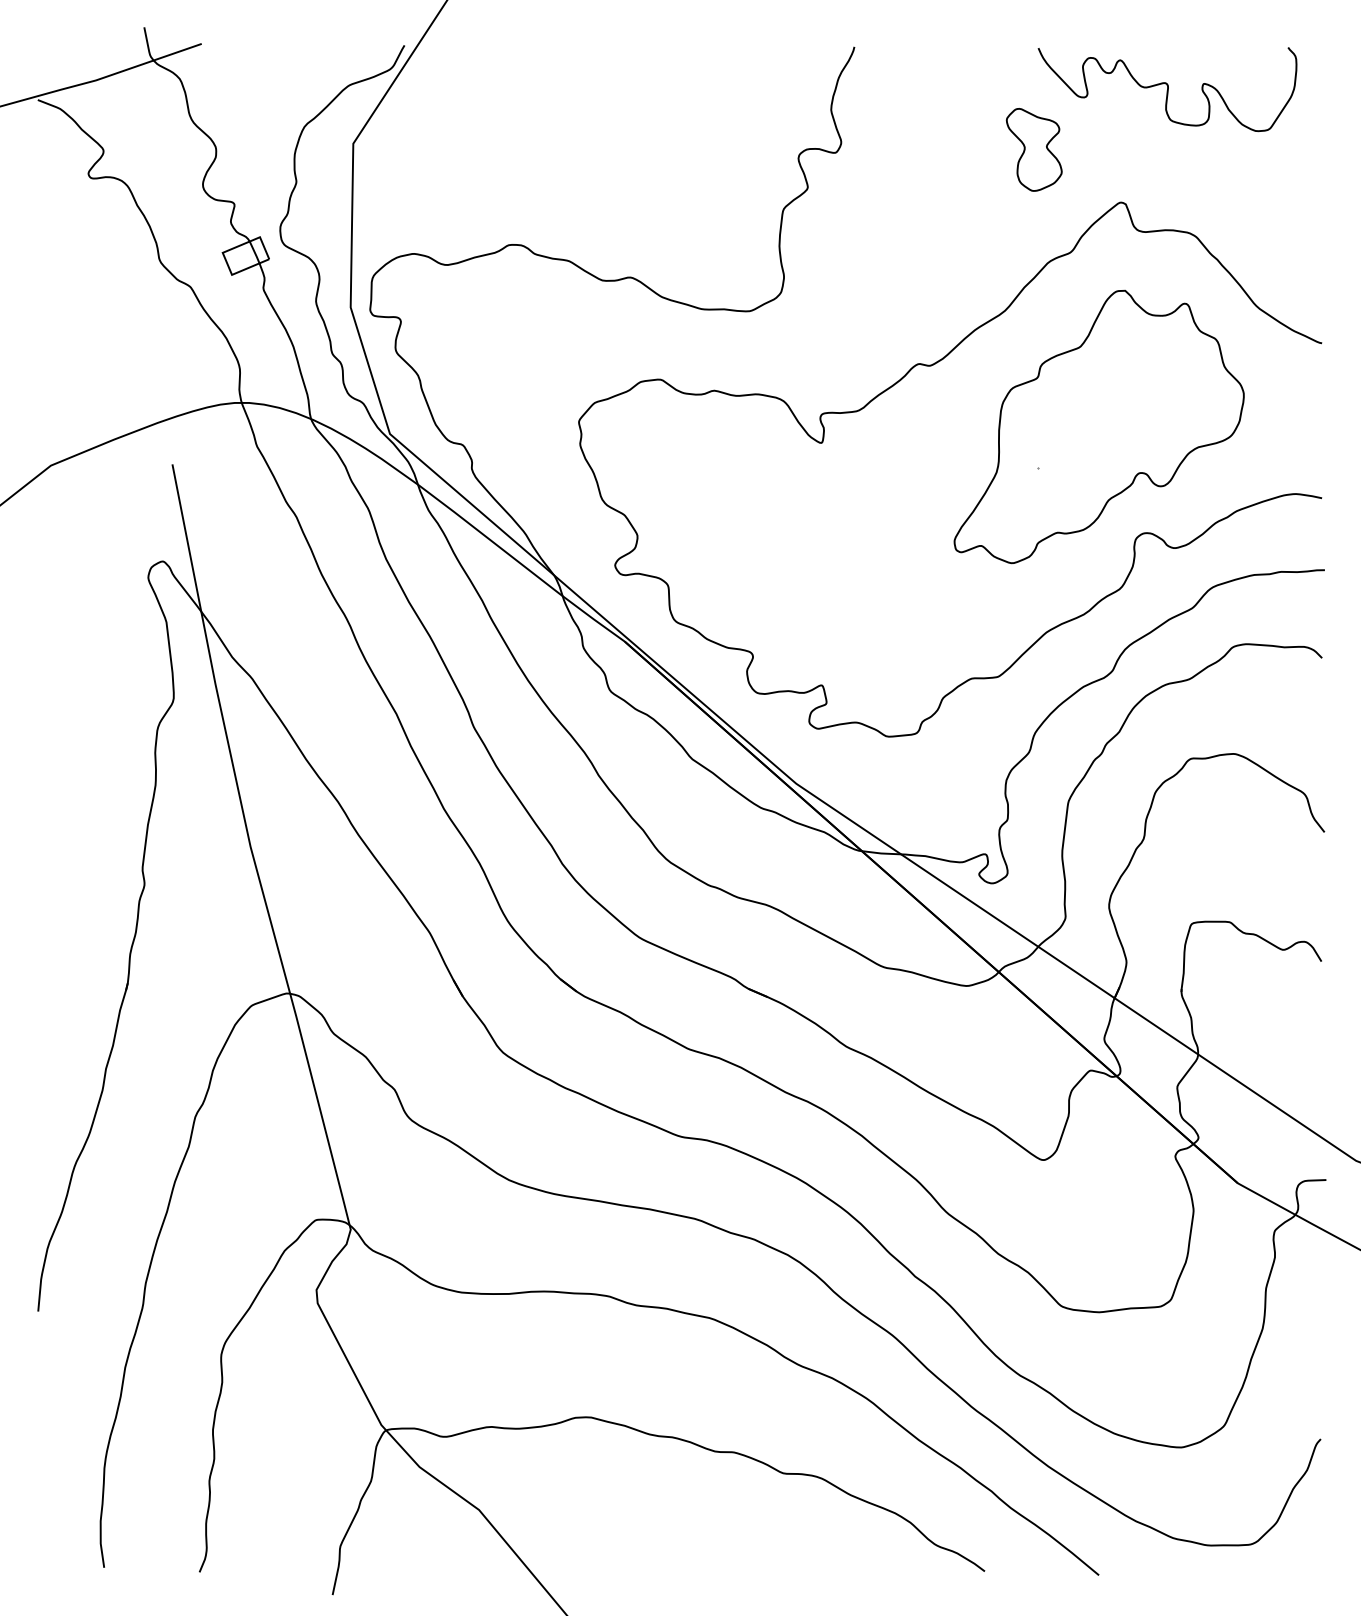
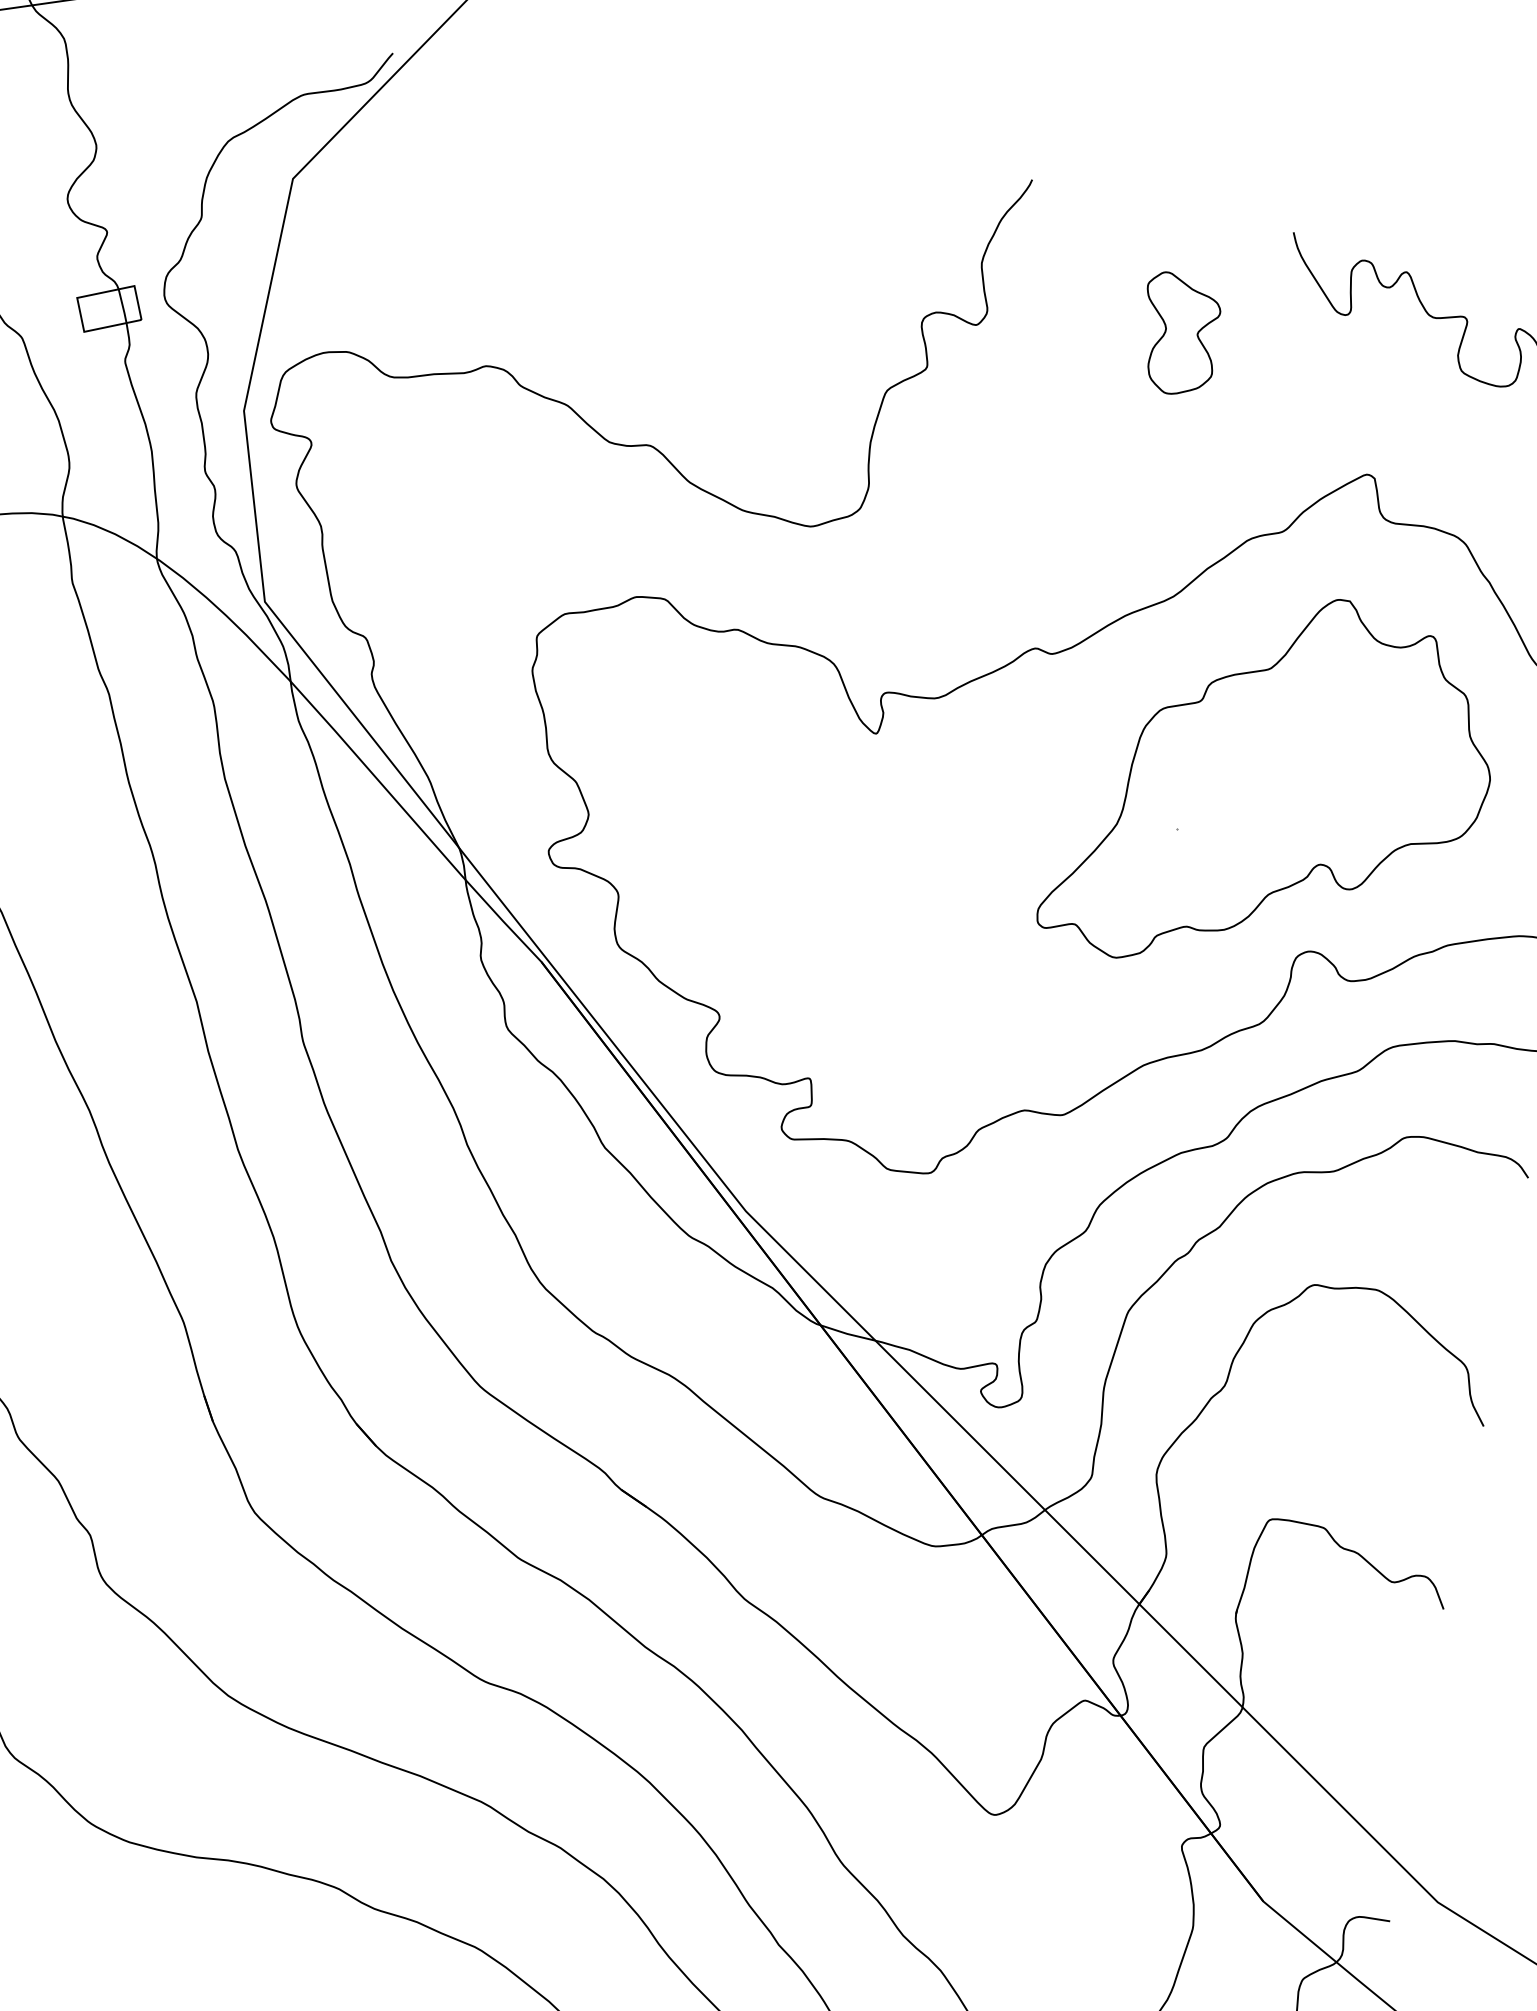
part: (1033, 149) -> (1177, 334), moved

